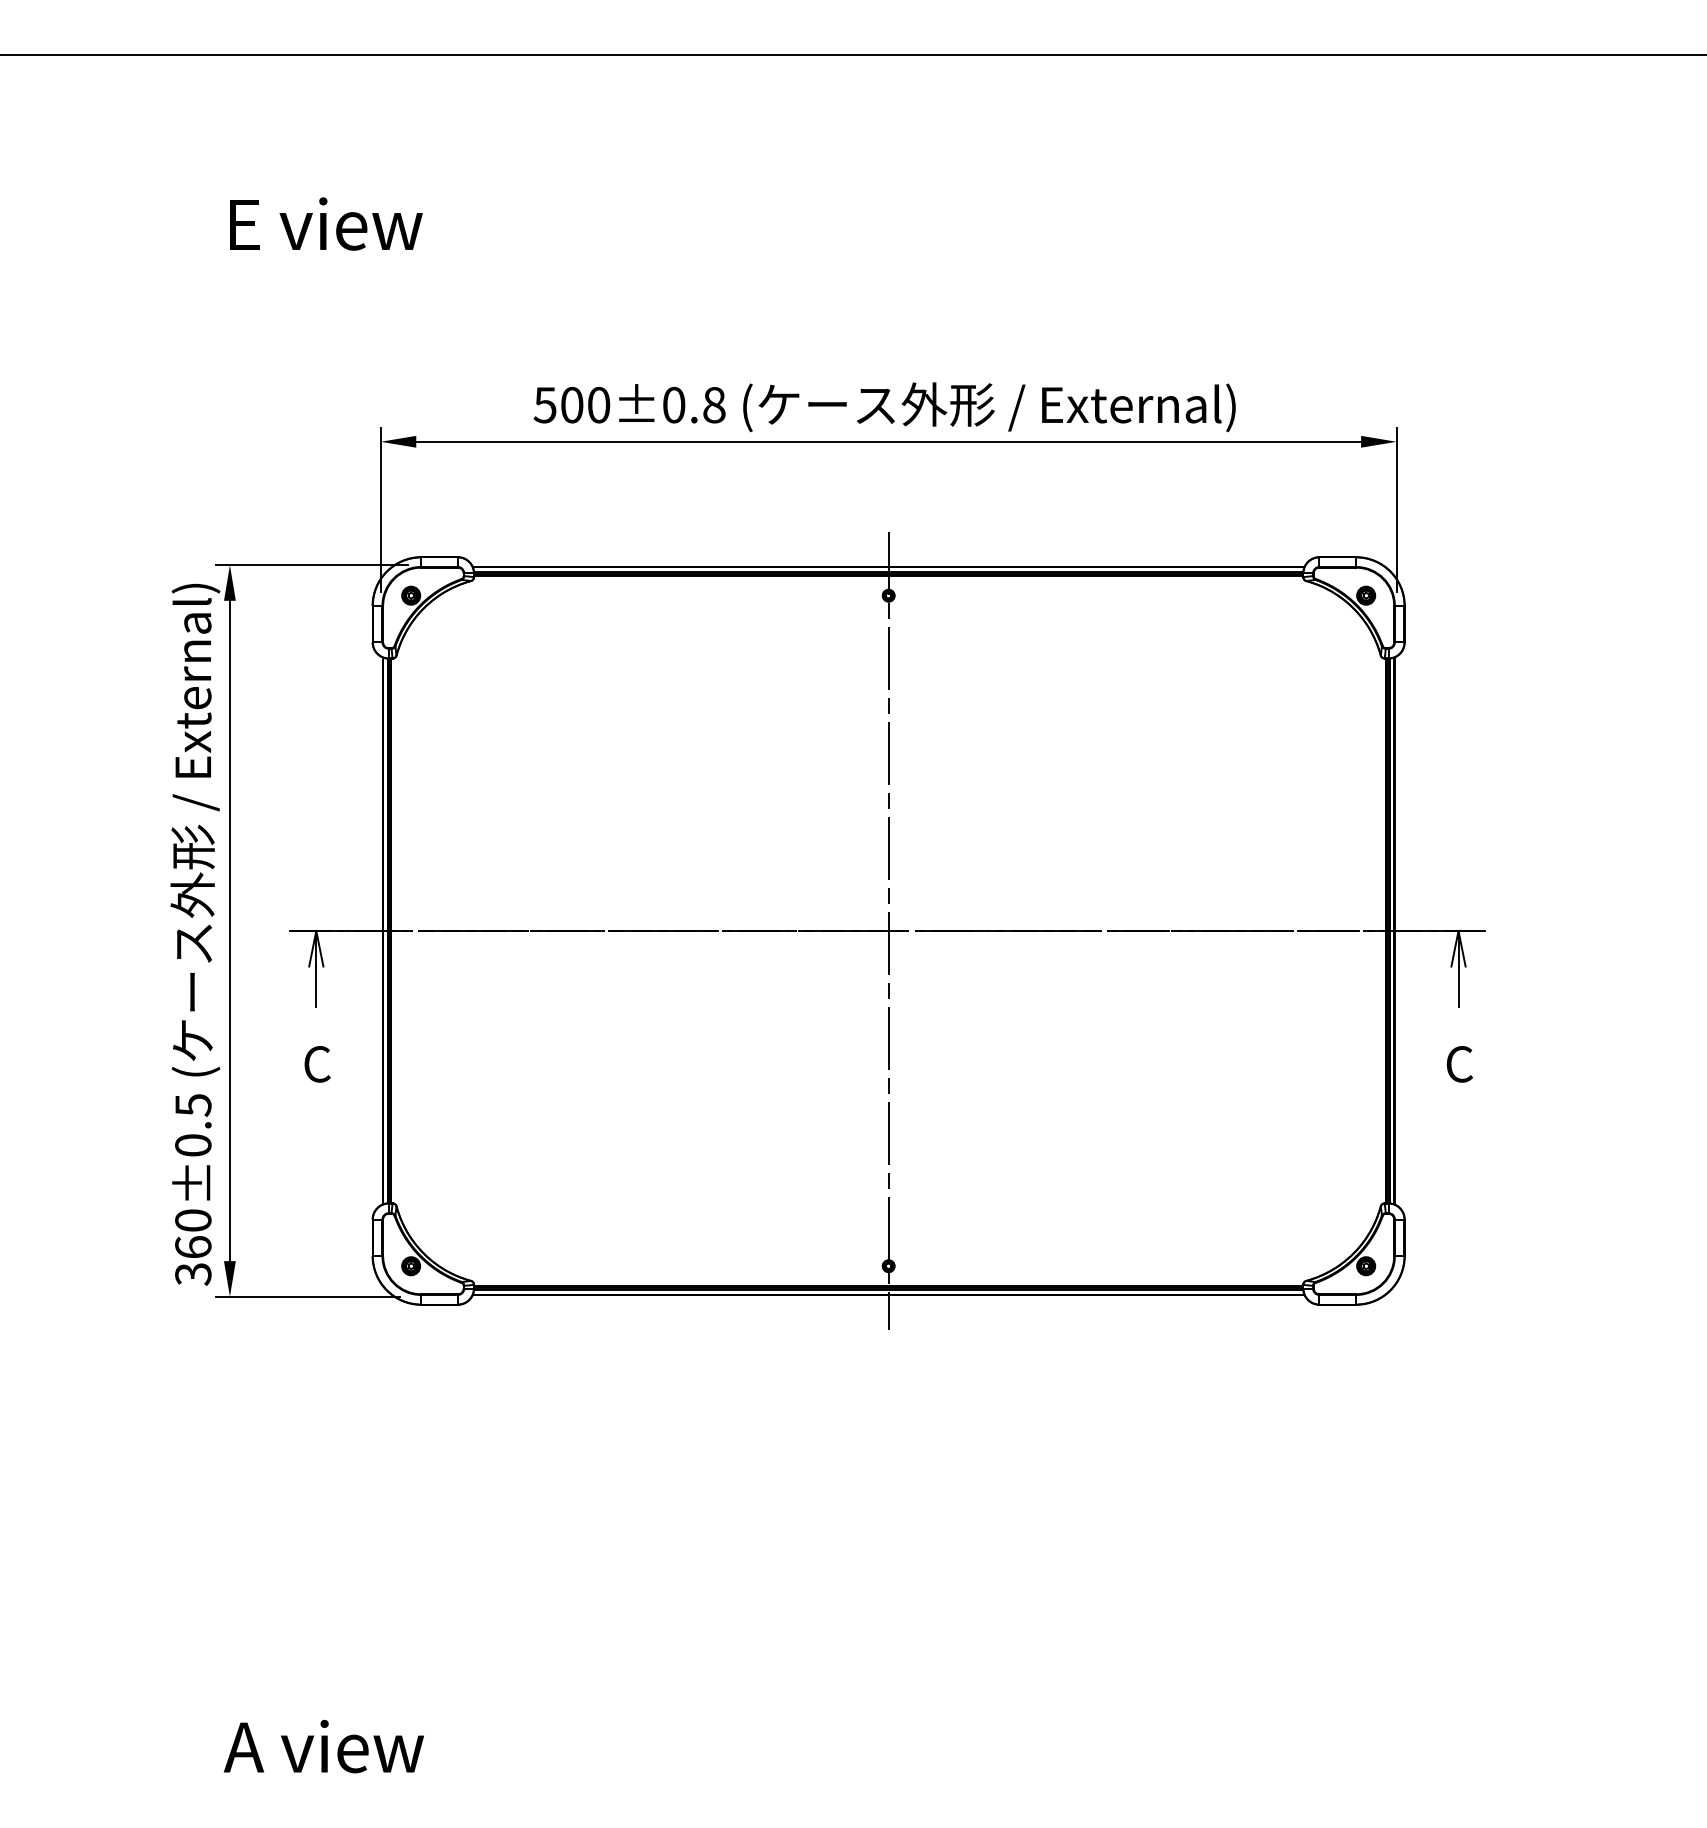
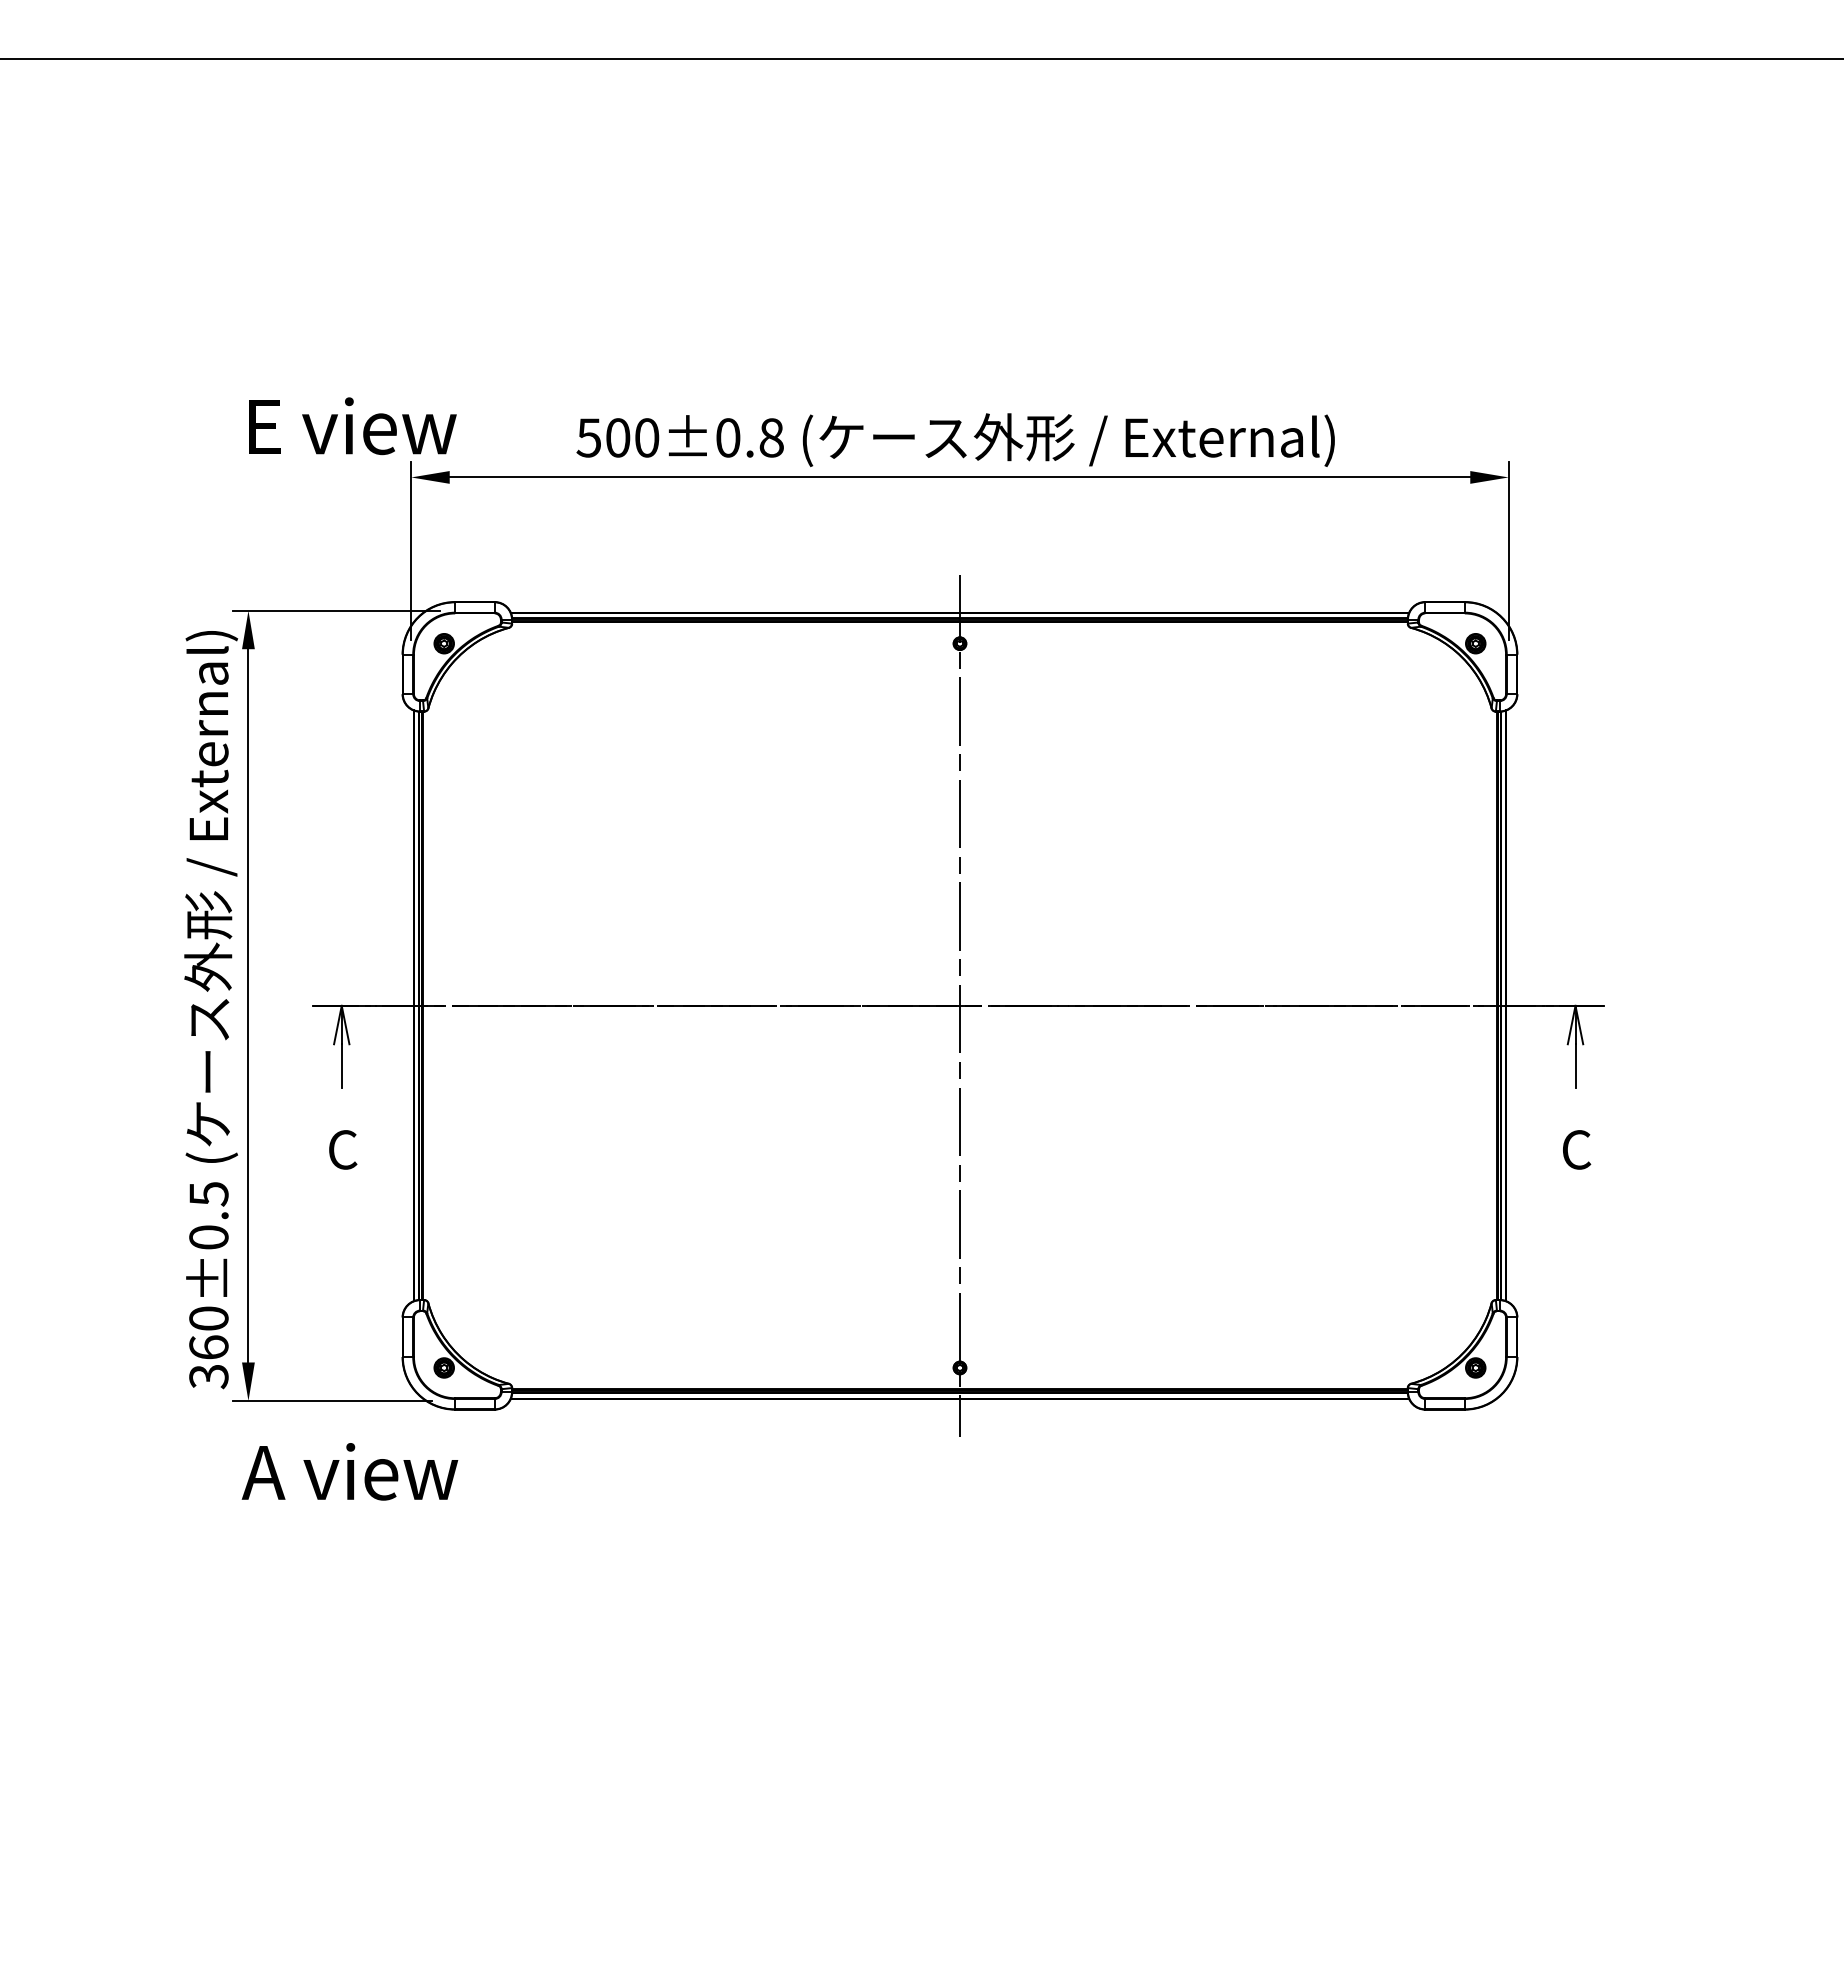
text: (326, 224) -> (352, 426), moved
text: (323, 1746) -> (349, 1471), moved

